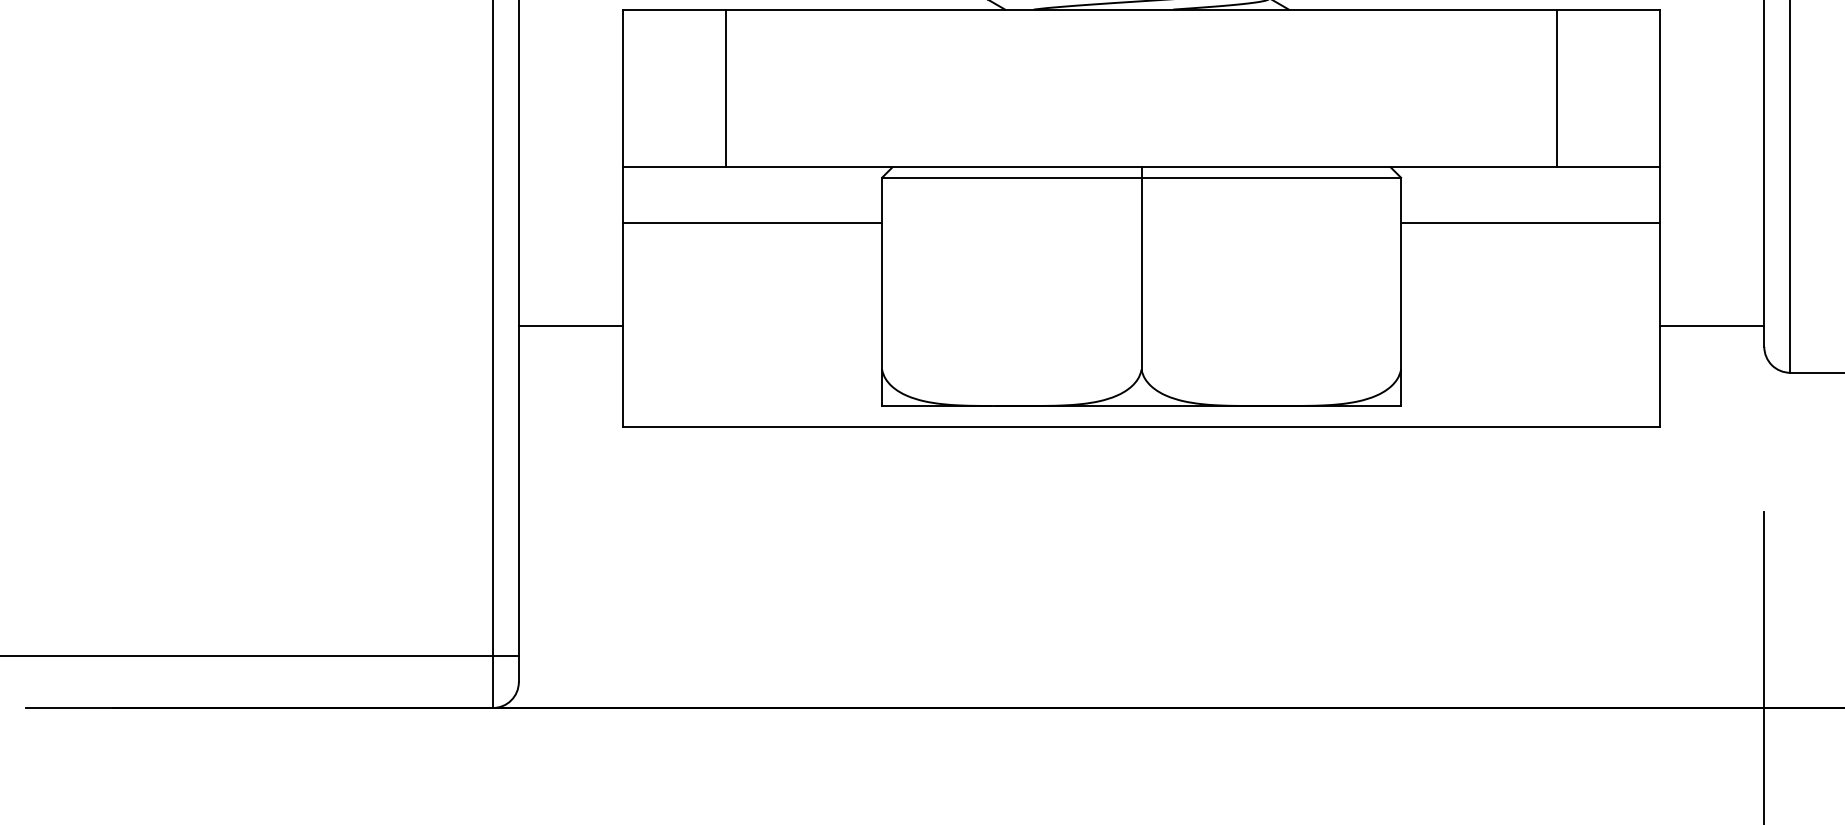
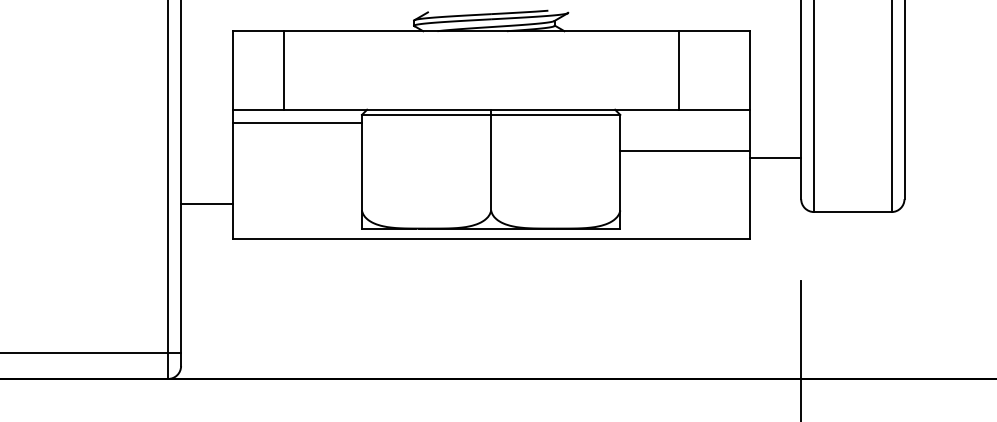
line: (1556, 88) -> (678, 70), moved
line: (750, 223) -> (296, 123), moved
line: (1529, 223) -> (684, 151), moved
line: (569, 325) -> (206, 203), moved
line: (1712, 325) -> (775, 157), moved

